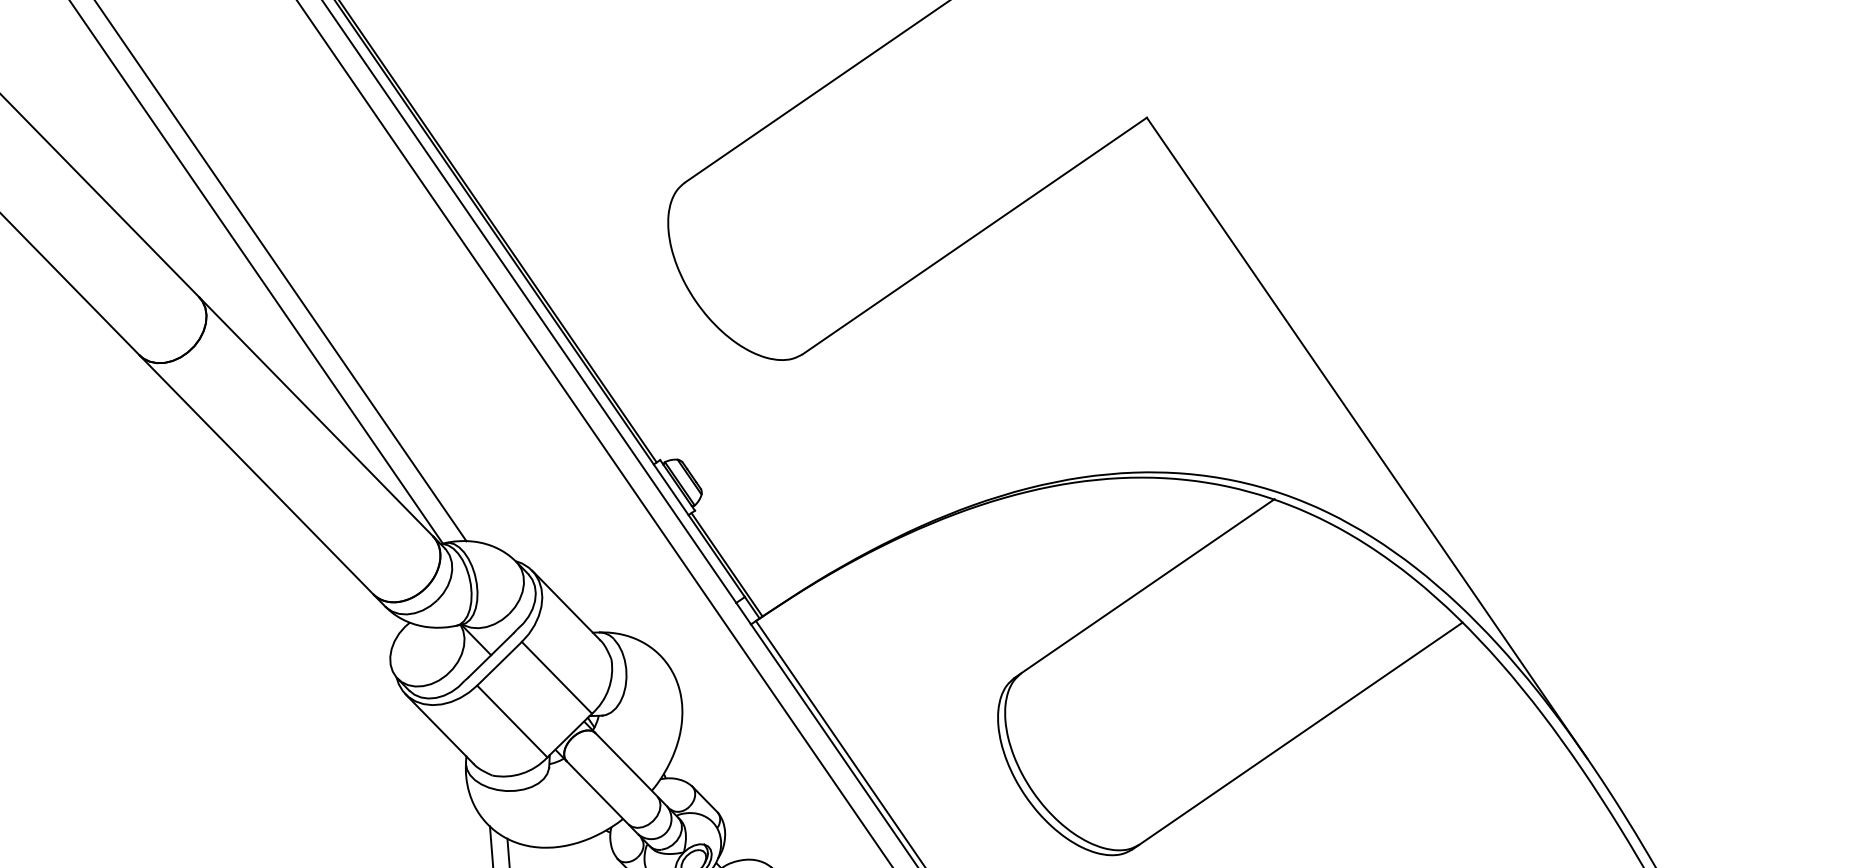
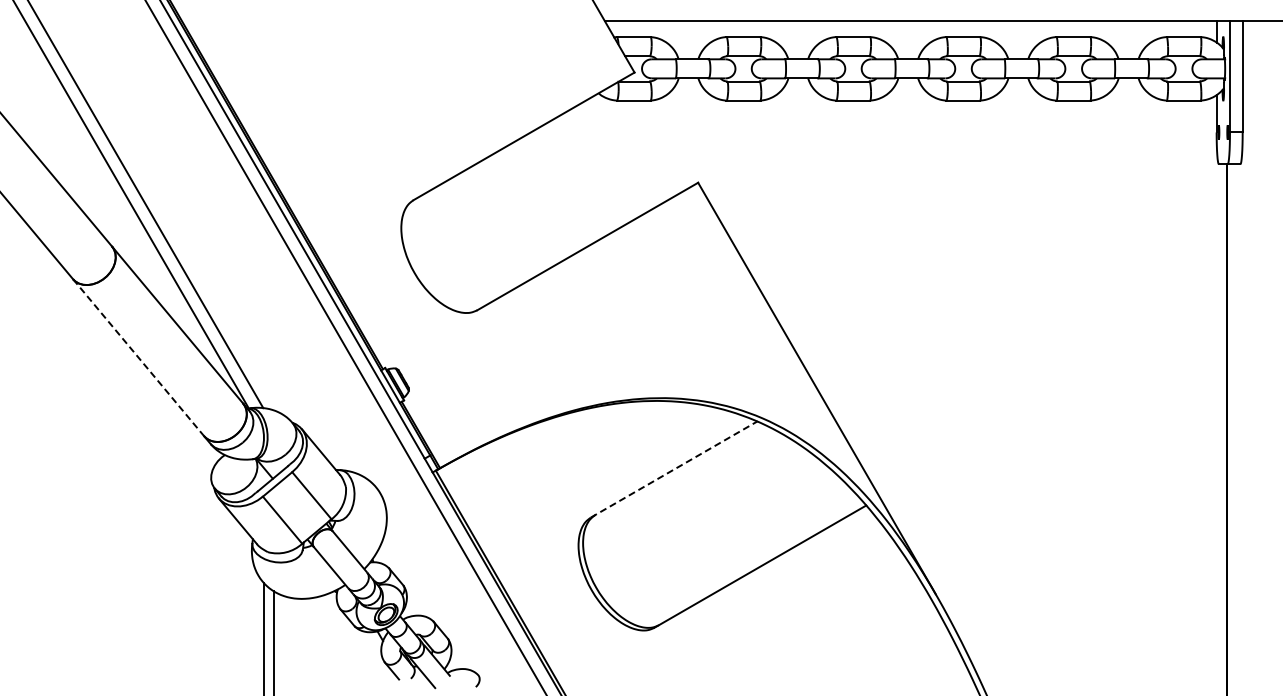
line: (256, 476) -> (138, 358), solid -> dashed
line: (1145, 588) -> (674, 469), solid -> dashed

